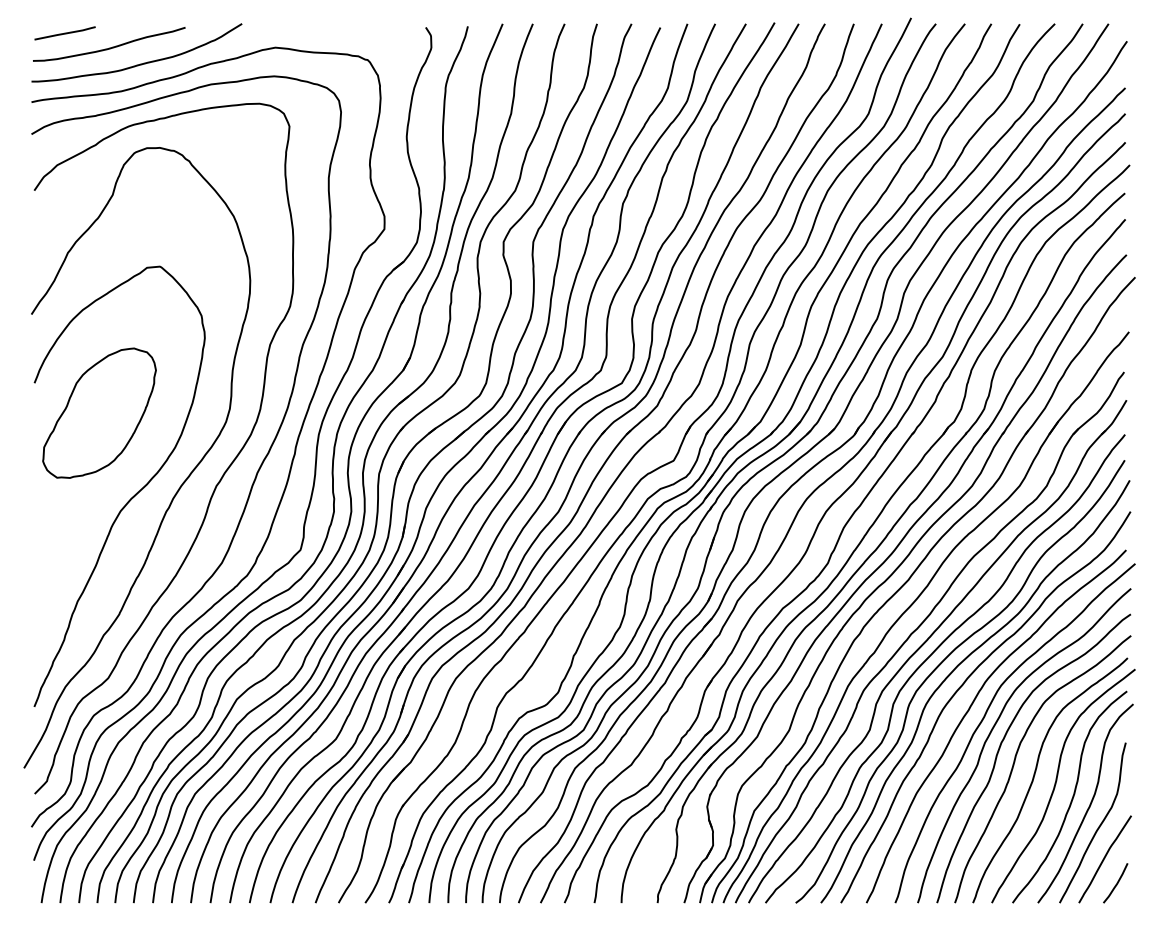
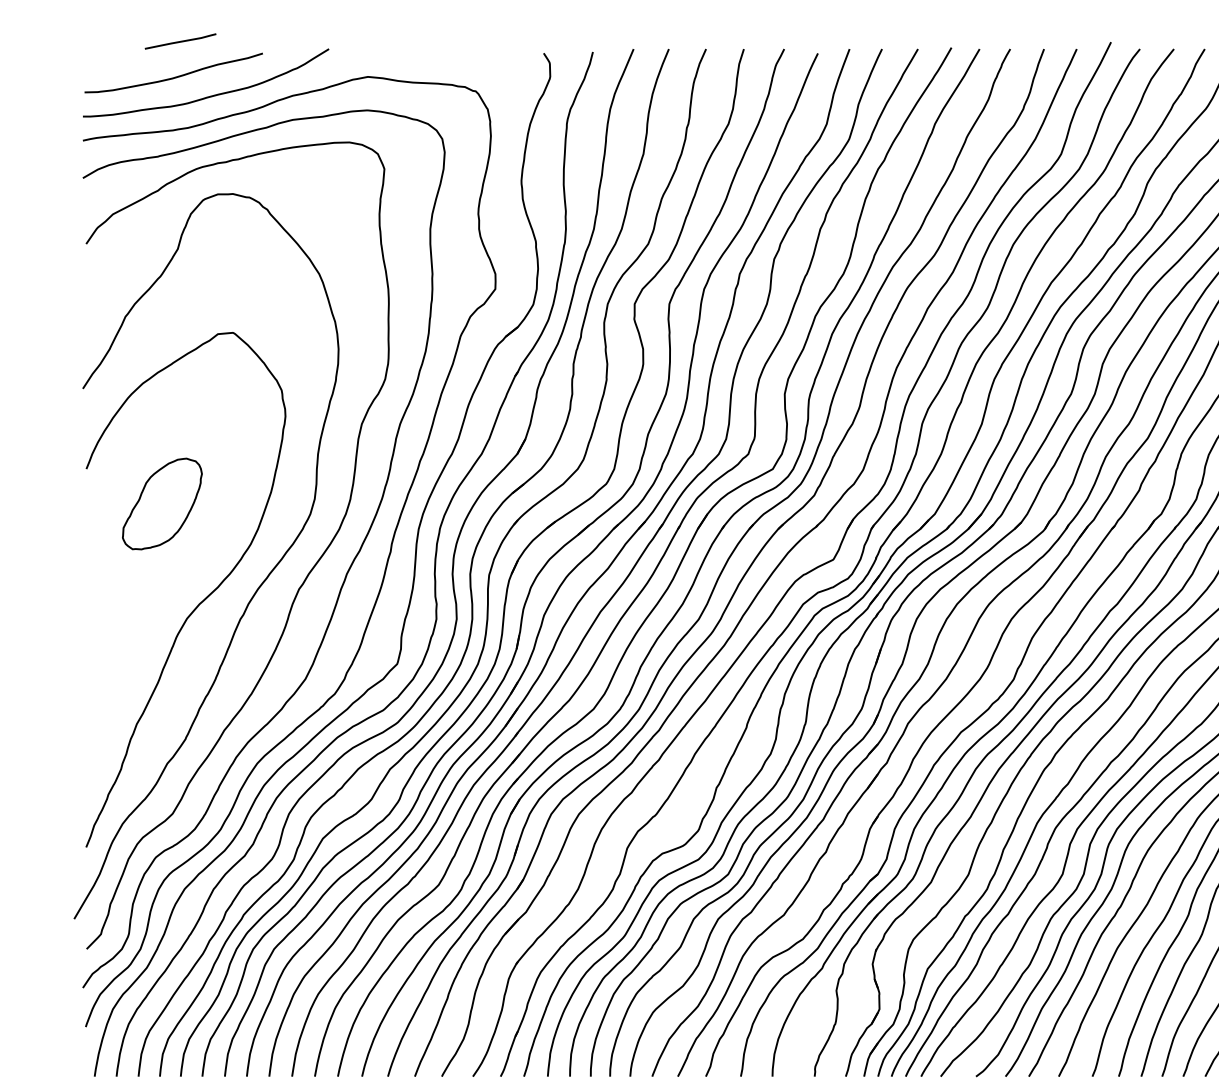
line: (64, 33) -> (179, 41), moved
part: (99, 412) -> (162, 503), size x0.6

